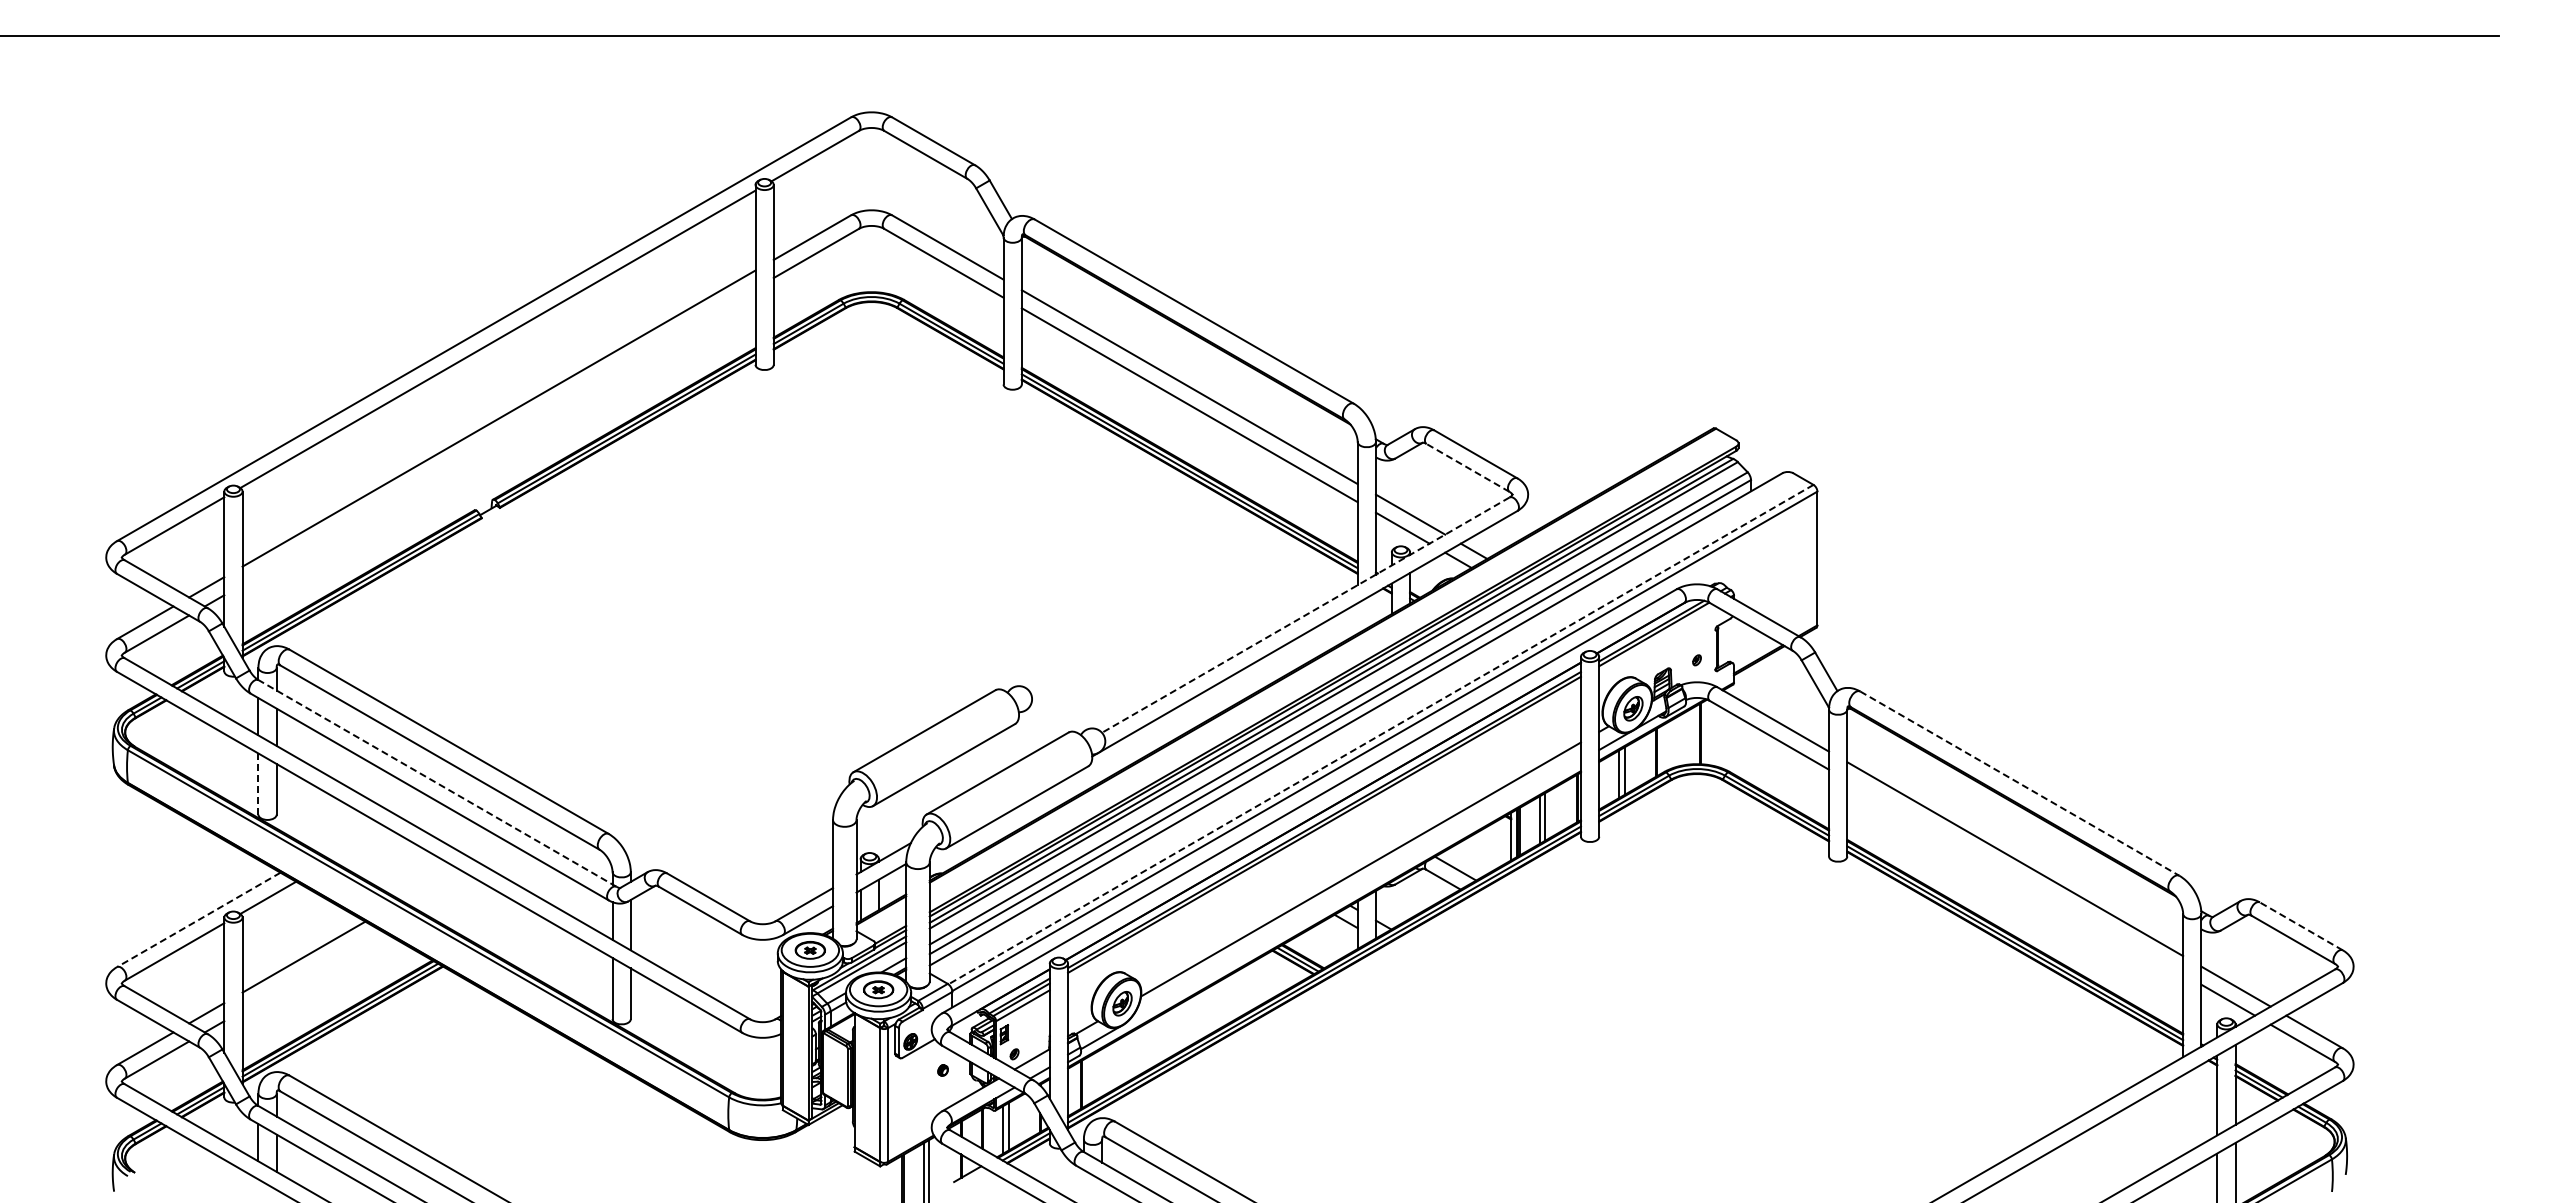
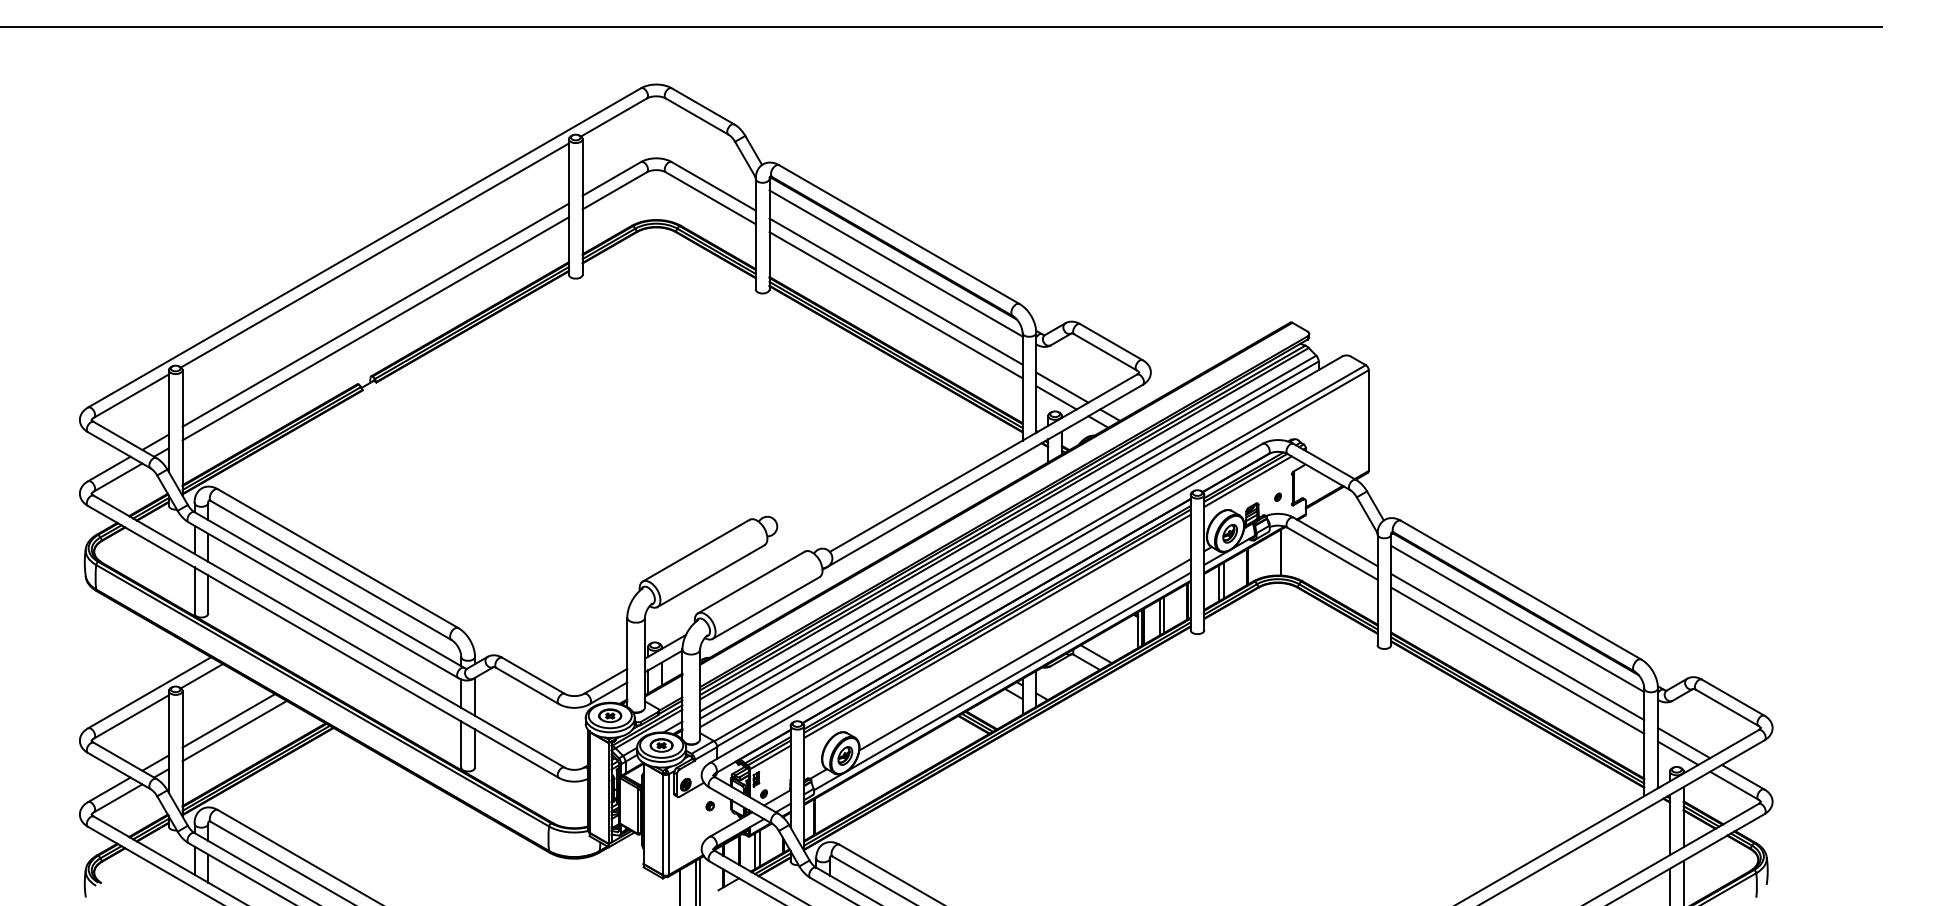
line: (1189, 349) -> (895, 263), added
line: (498, 436) -> (375, 328), added
line: (1468, 467) -> (1105, 352), dashed -> solid
line: (1305, 615) -> (983, 463), dashed -> solid
line: (1657, 639) -> (1248, 481), added
line: (1380, 734) -> (1039, 553), dashed -> solid
line: (437, 783) -> (329, 590), dashed -> solid
line: (2020, 783) -> (1521, 590), dashed -> solid
line: (258, 784) -> (194, 590), dashed -> solid
line: (2015, 821) -> (1517, 618), added
line: (1324, 831) -> (997, 626), added
line: (2015, 877) -> (1517, 660), added
line: (1352, 891) -> (1018, 671), added
line: (198, 920) -> (149, 693), dashed -> solid
line: (2301, 926) -> (1733, 697), dashed -> solid
line: (311, 970) -> (234, 730), added

